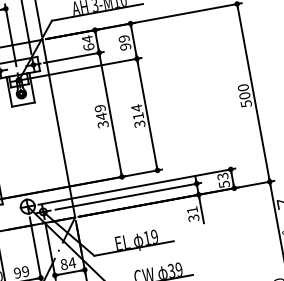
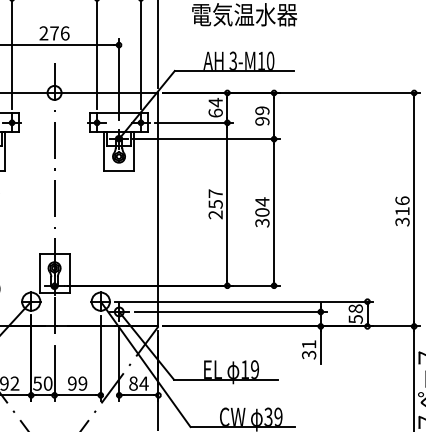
text: (244, 95) -> (402, 210), 500 -> 316
text: (101, 116) -> (215, 204), 349 -> 257
text: (138, 116) -> (262, 212), 314 -> 304
text: (222, 176) -> (355, 308), 53 -> 58

